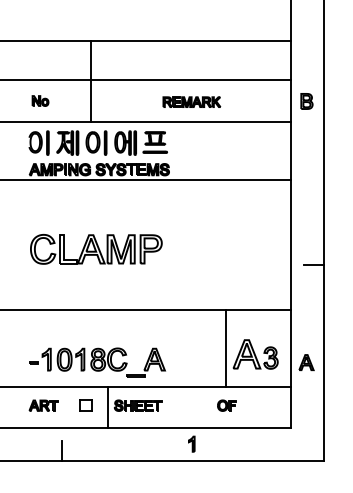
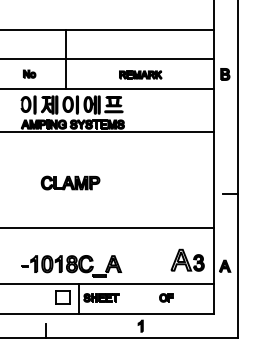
part: (96, 248) -> (70, 182), size x0.6
line: (225, 347) -> (165, 255), removed
part: (43, 405) -> (31, 297), removed
part: (86, 405) -> (63, 297), size x1.6

